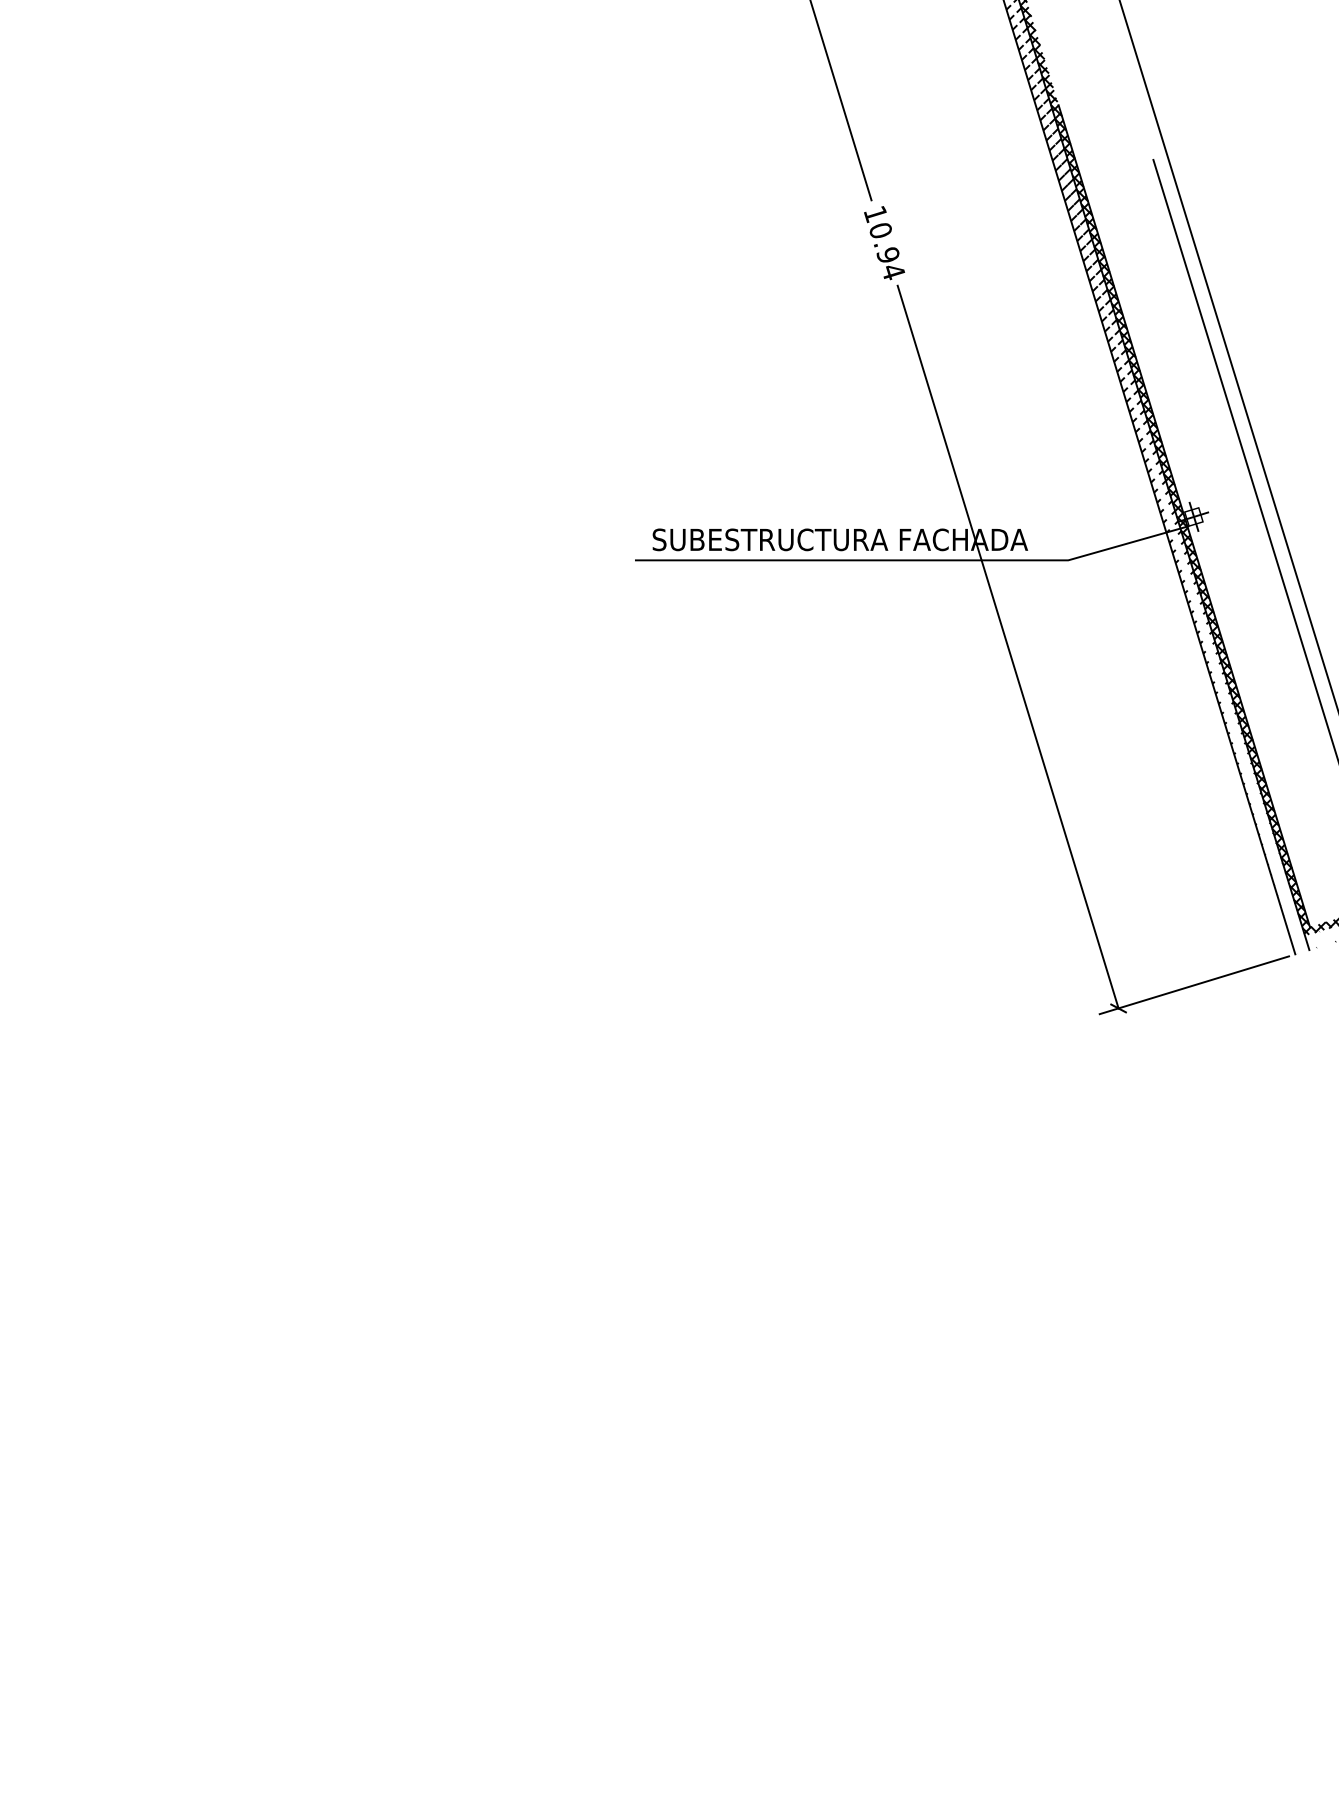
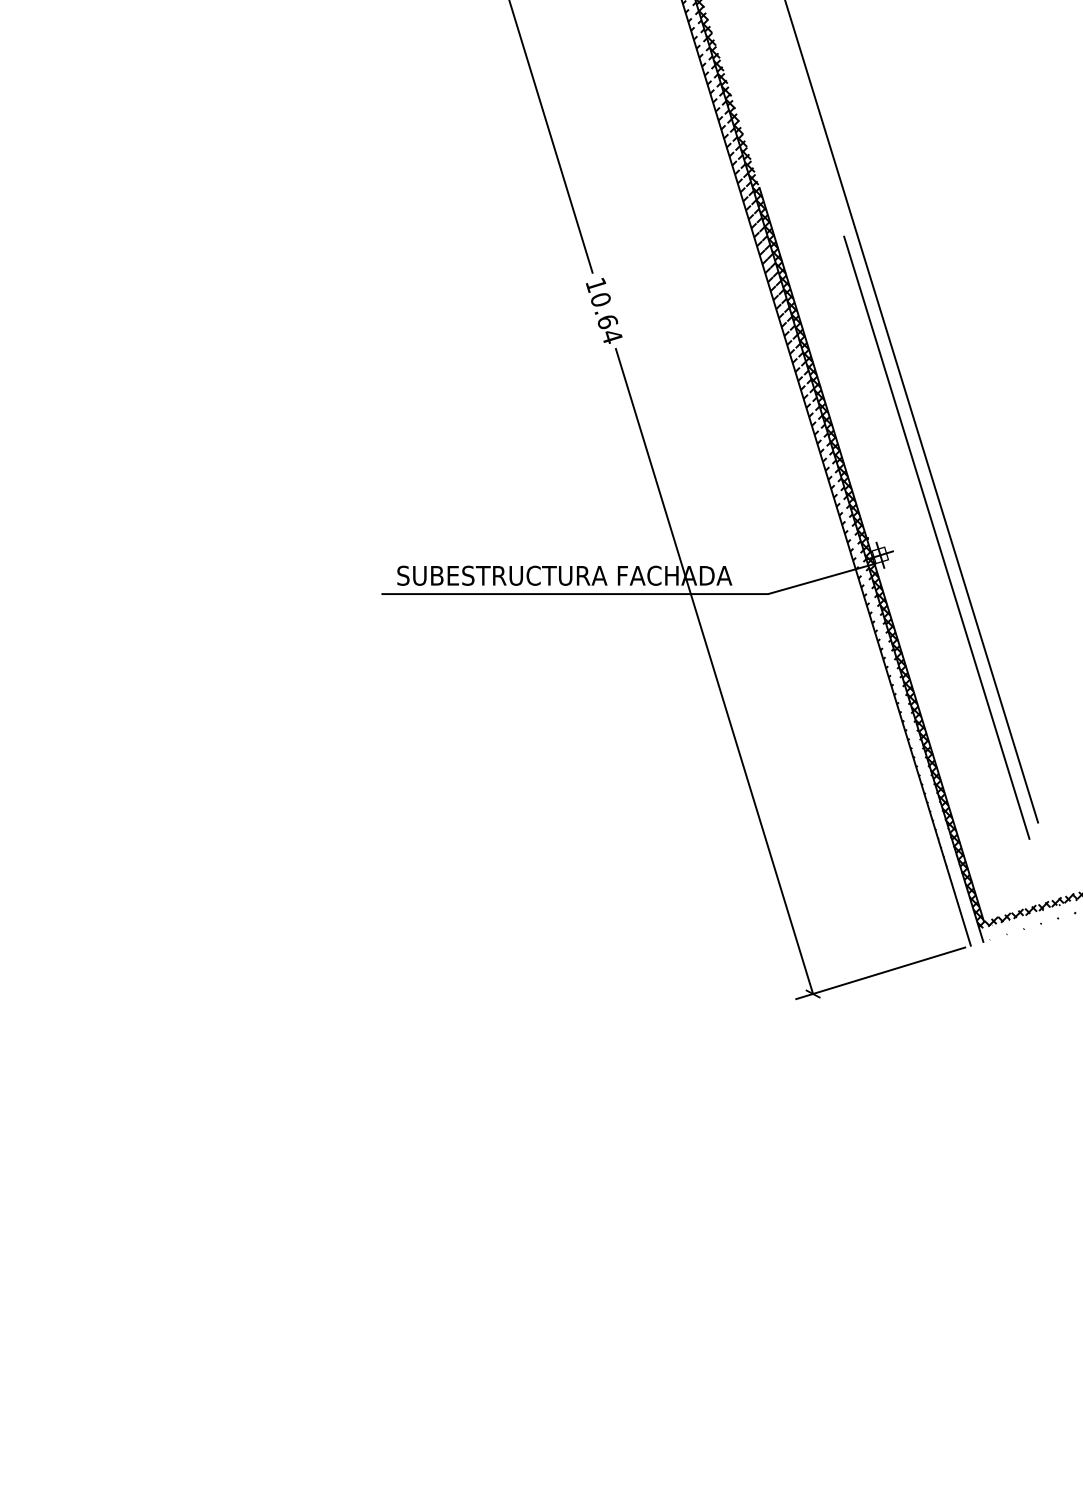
text: (888, 255) -> (607, 322), 10.94 -> 10.64

